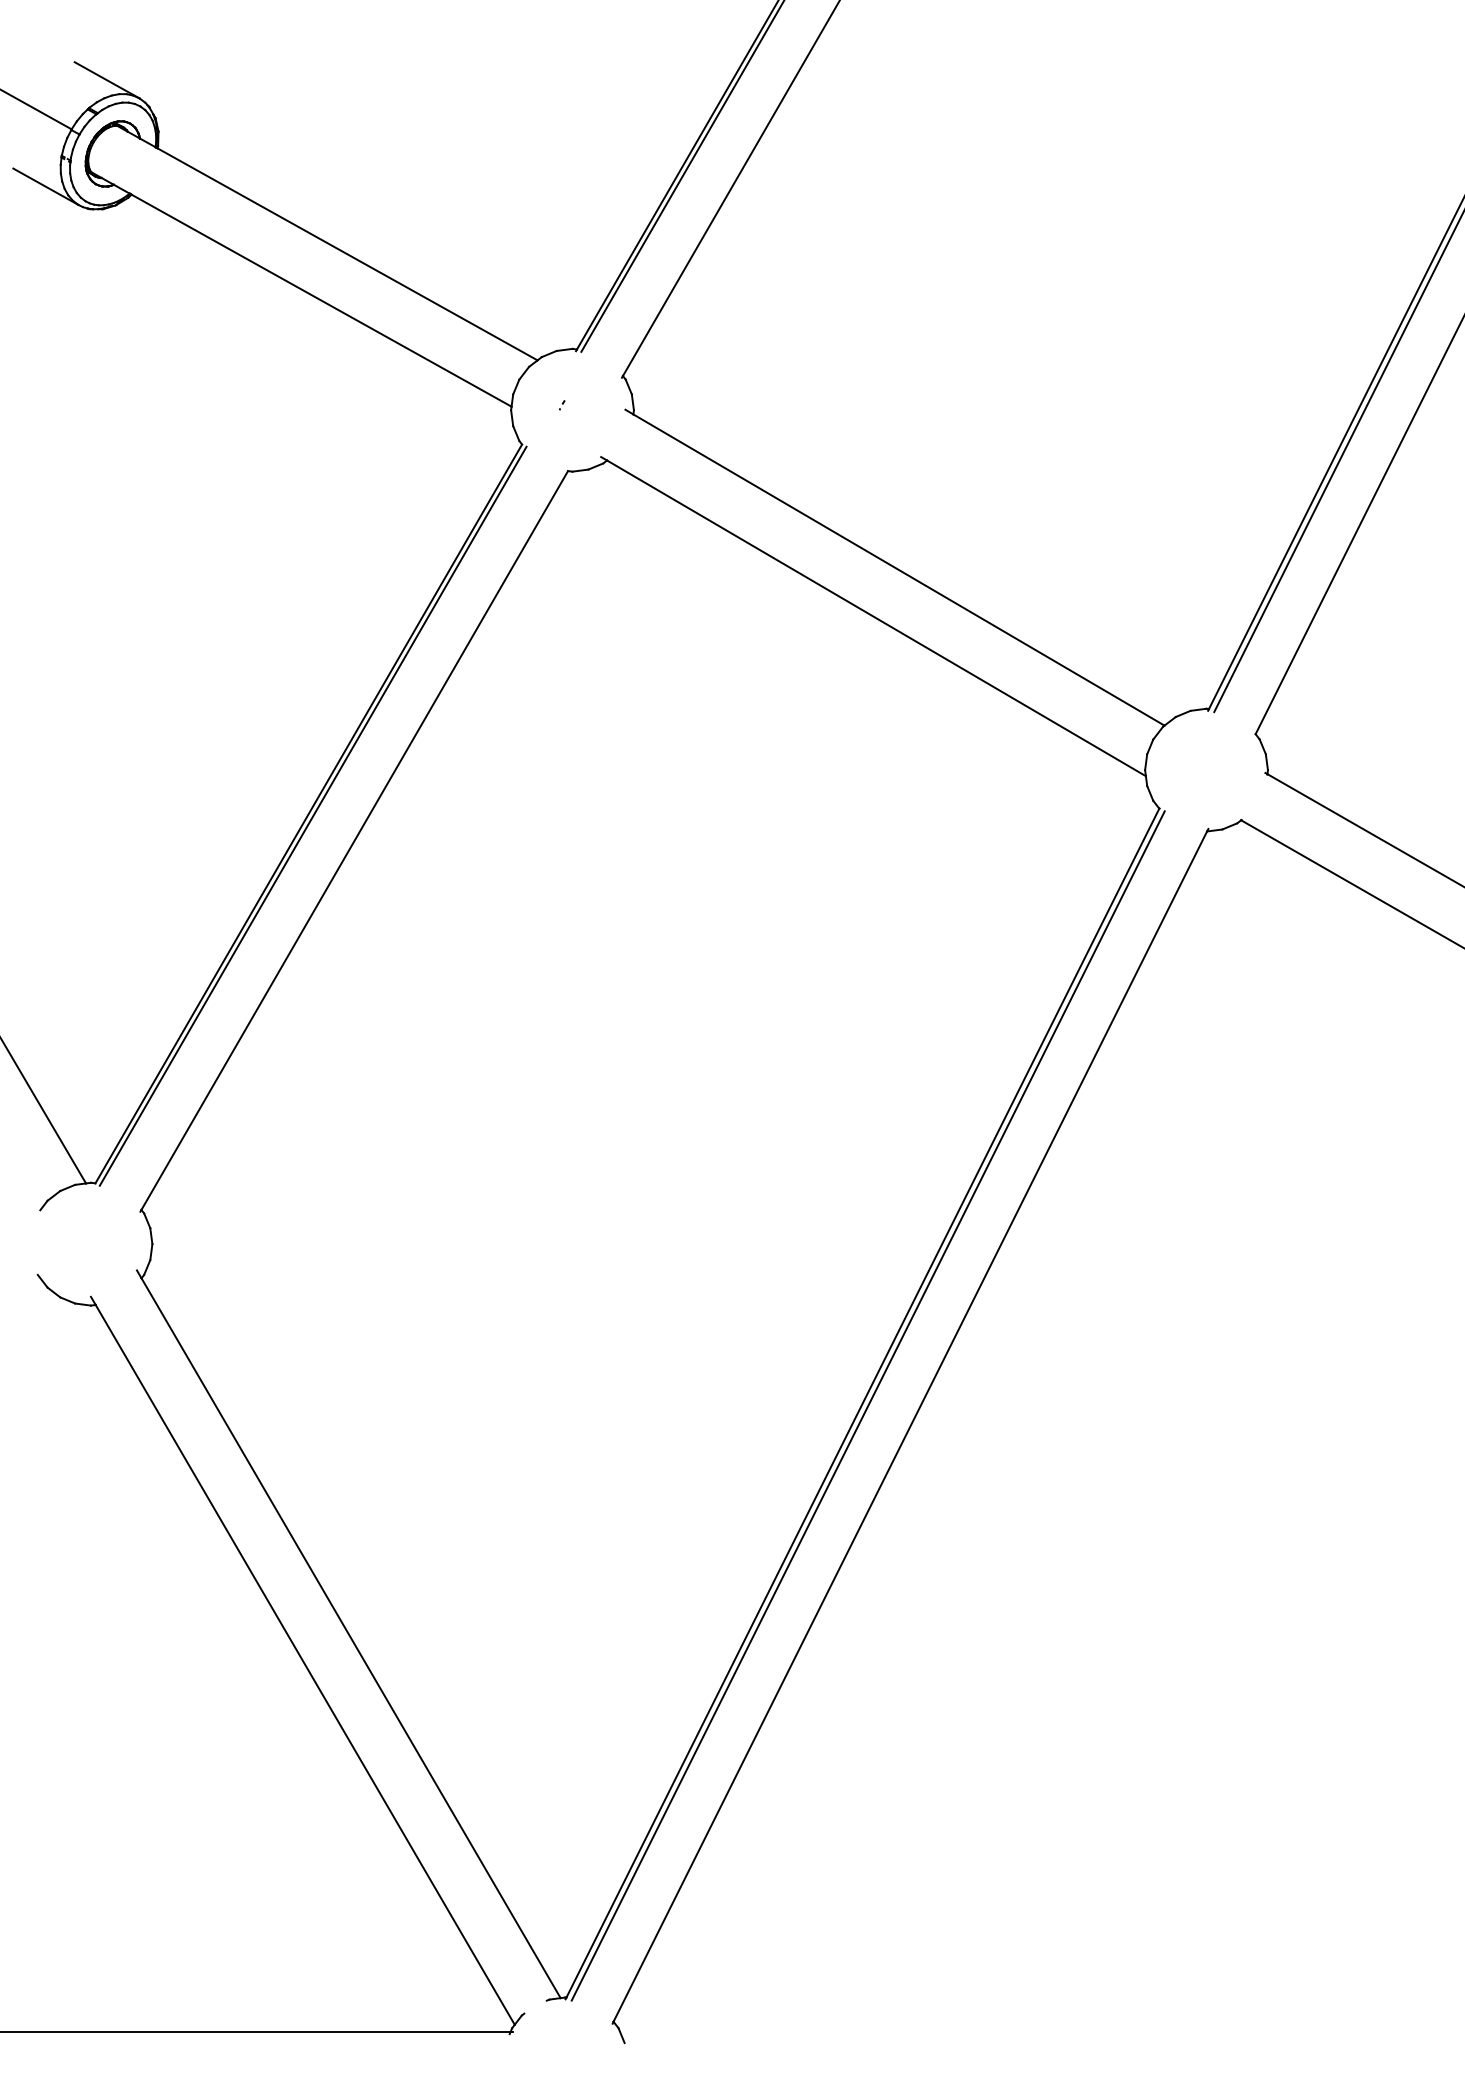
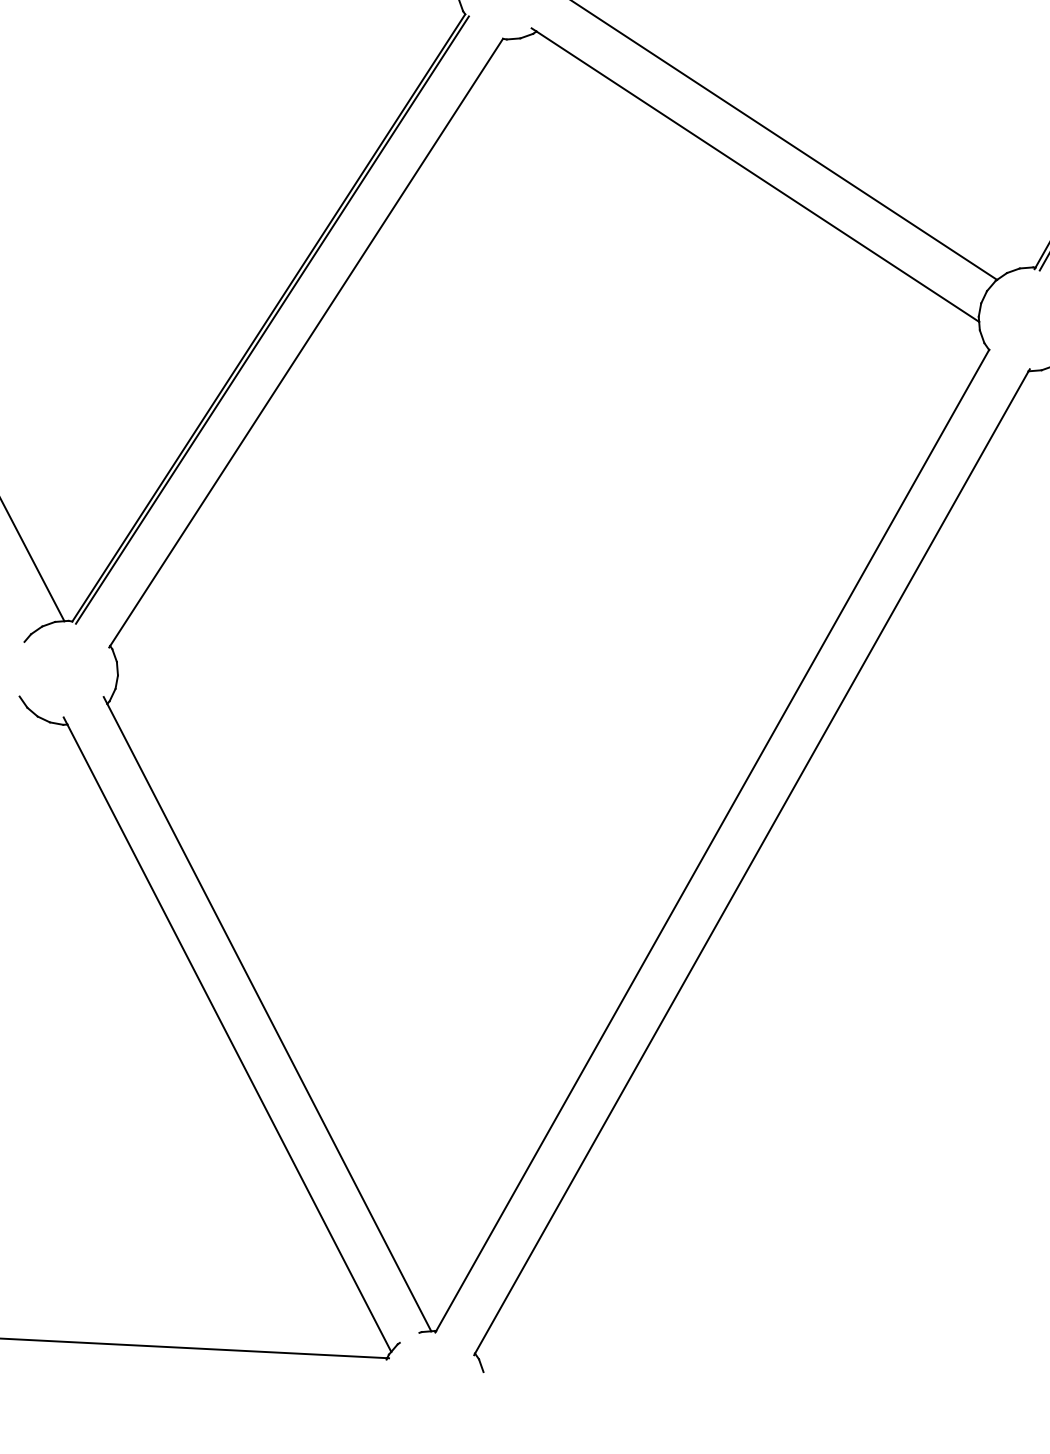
line: (867, 1405) -> (716, 842), removed

